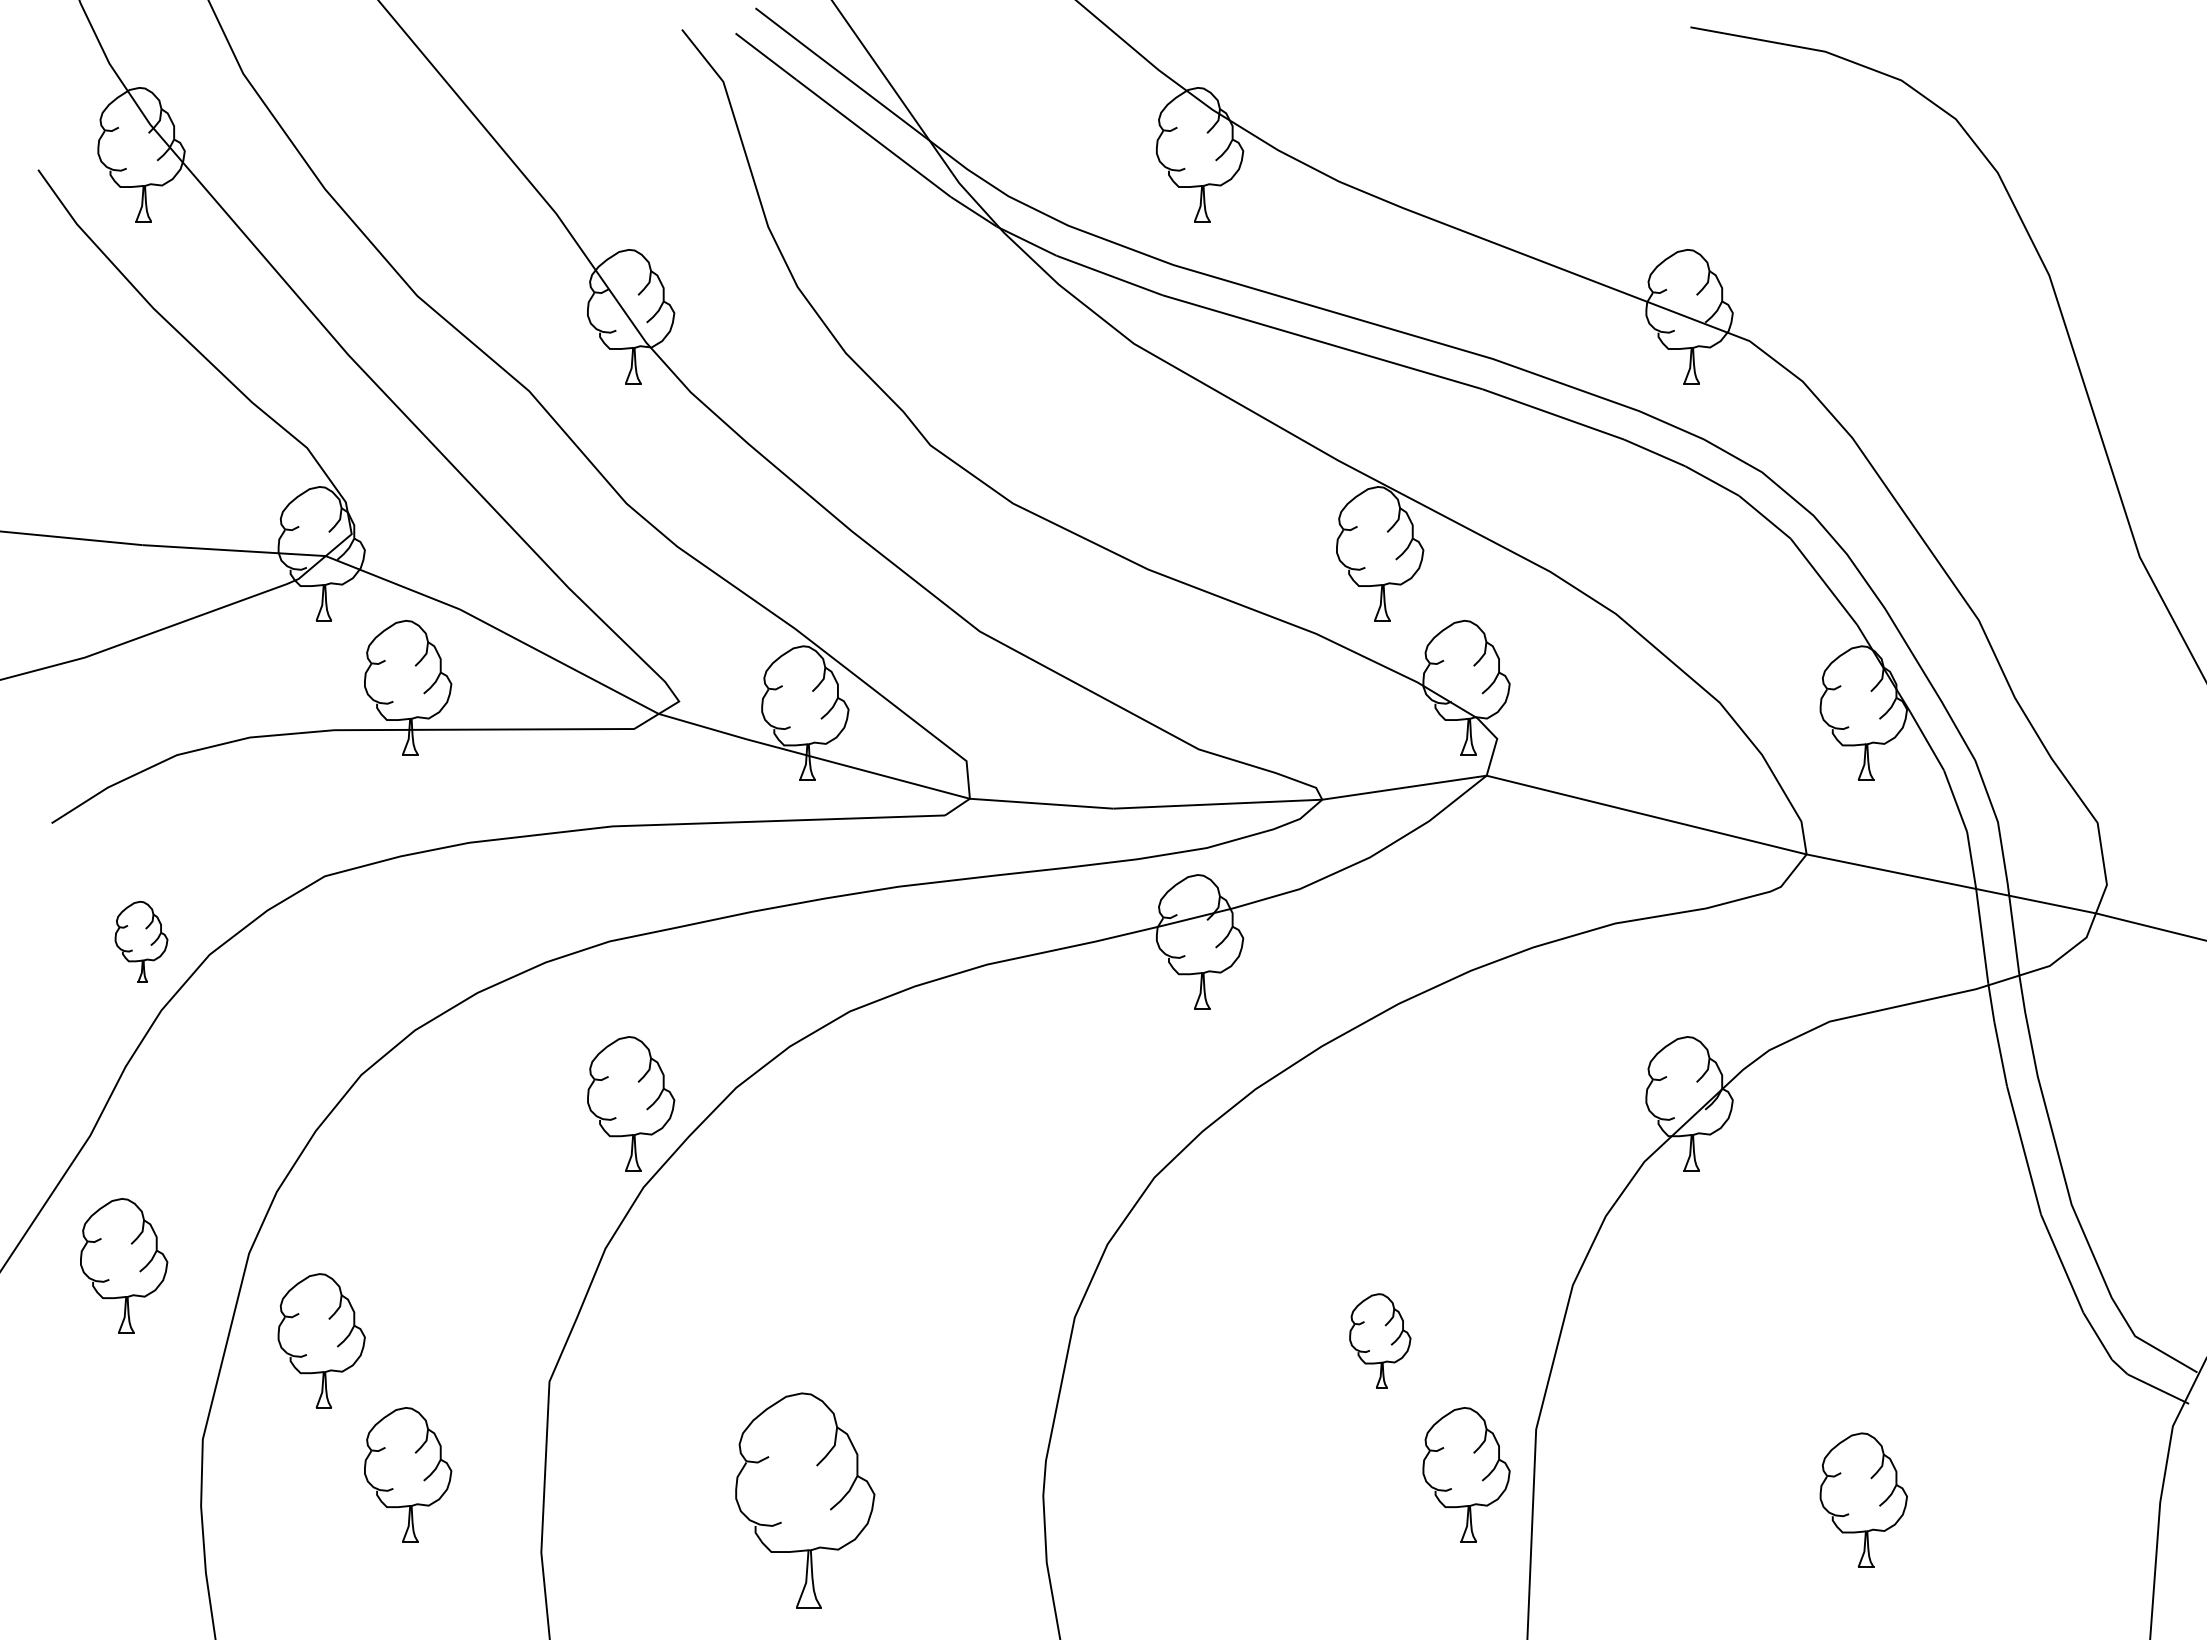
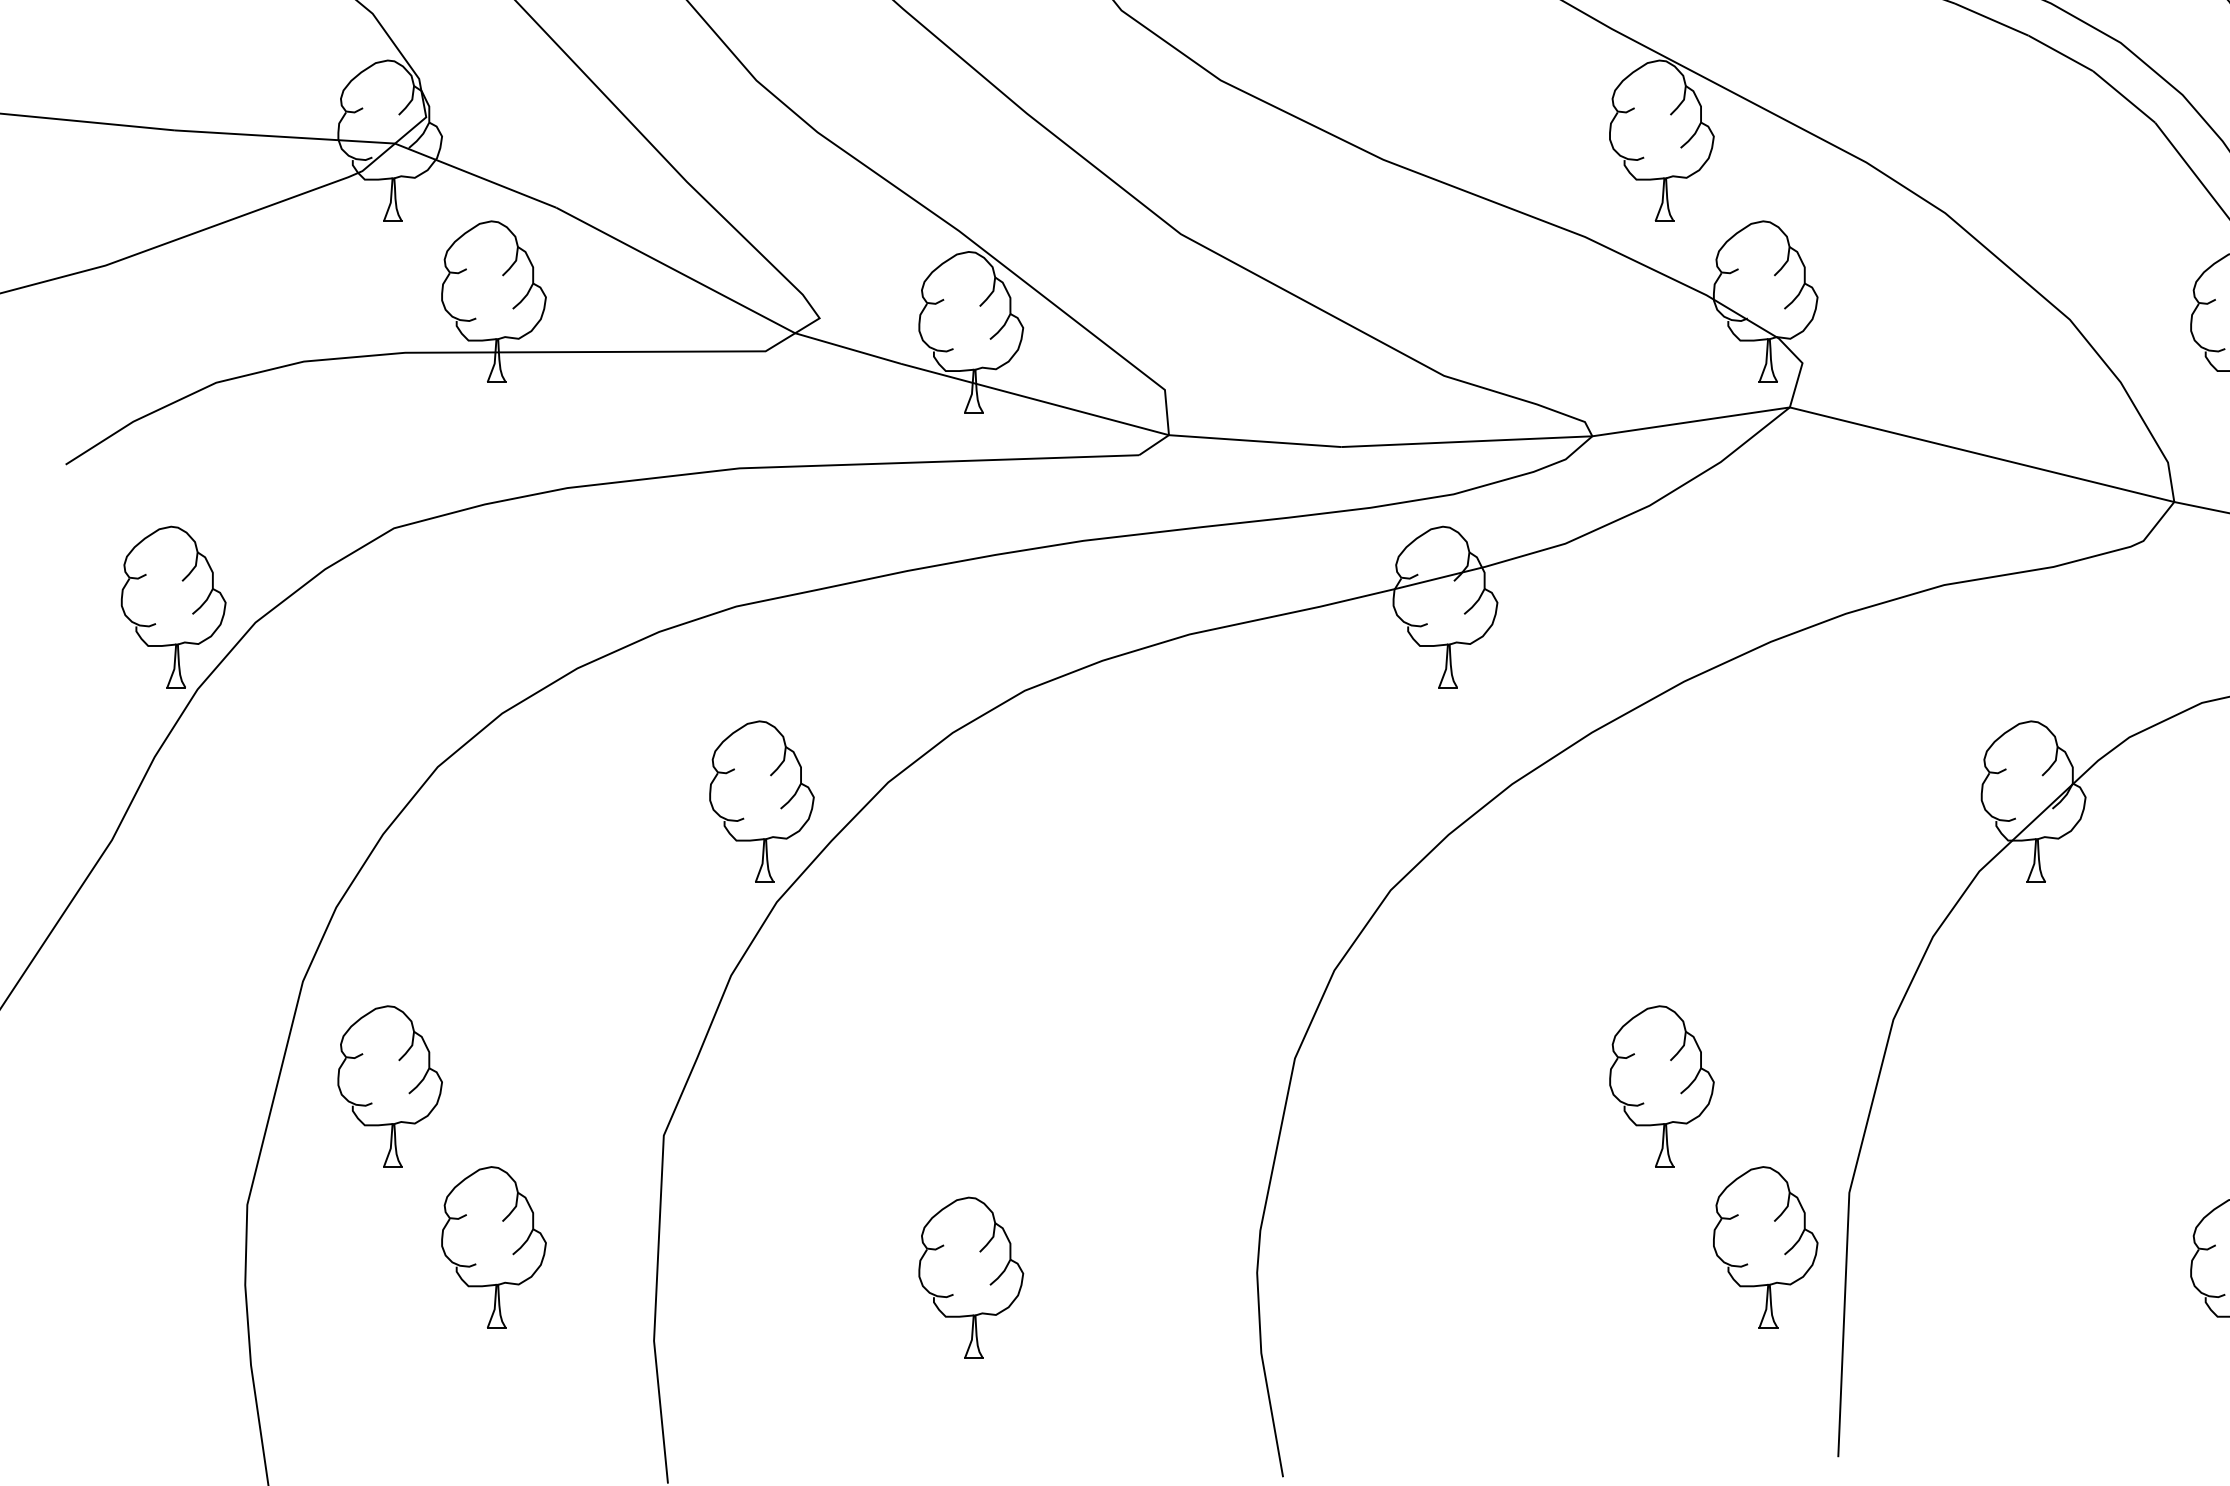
part: (141, 941) -> (173, 606), size x1.67
part: (124, 1265) -> (153, 995), removed
part: (1380, 1340) -> (1662, 1086), size x1.43
part: (805, 1499) -> (971, 1277), size x0.62

